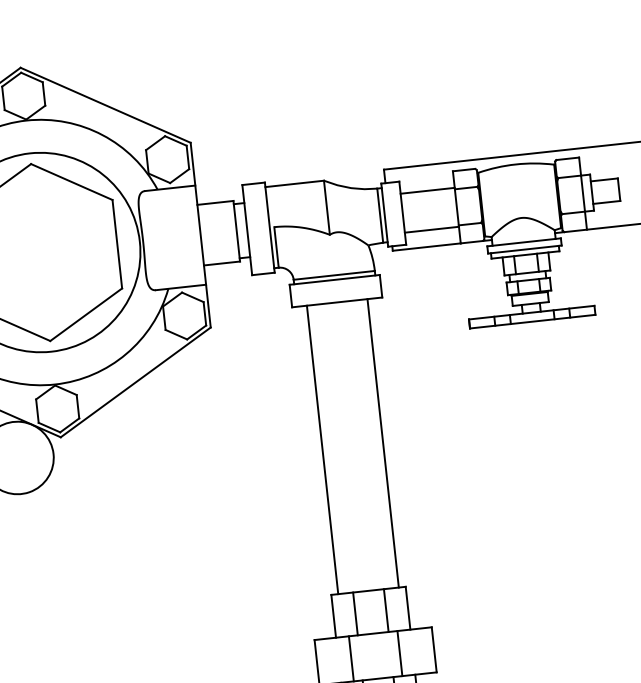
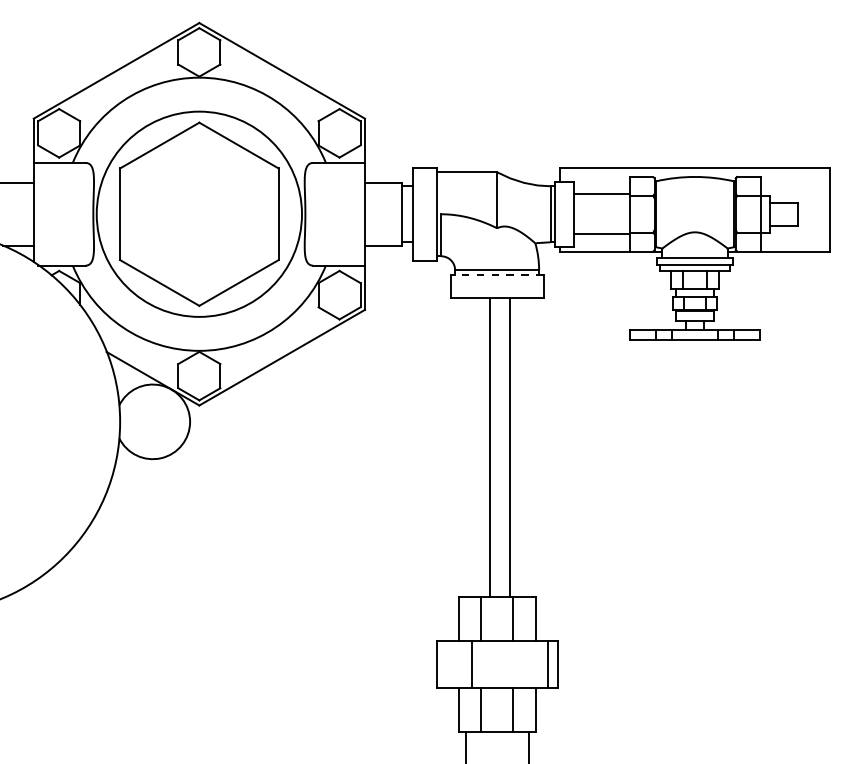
line: (335, 279) -> (497, 274), solid -> dashed
line: (383, 443) -> (489, 447), moved
line: (322, 449) -> (509, 447), moved
line: (400, 653) -> (548, 664), moved

